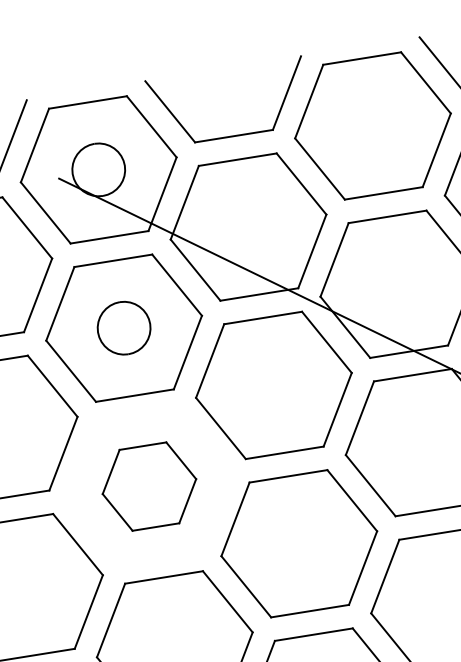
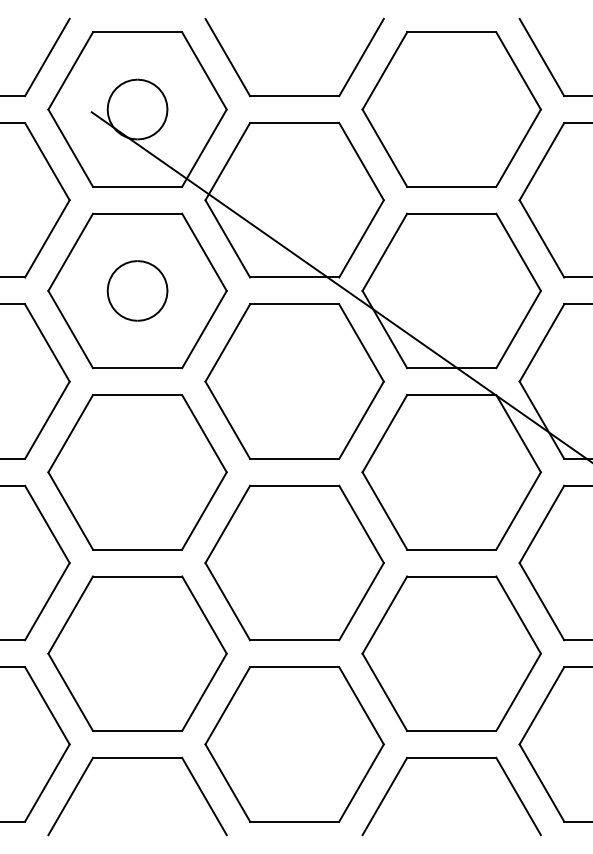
part: (149, 486) -> (137, 472), size x1.67

